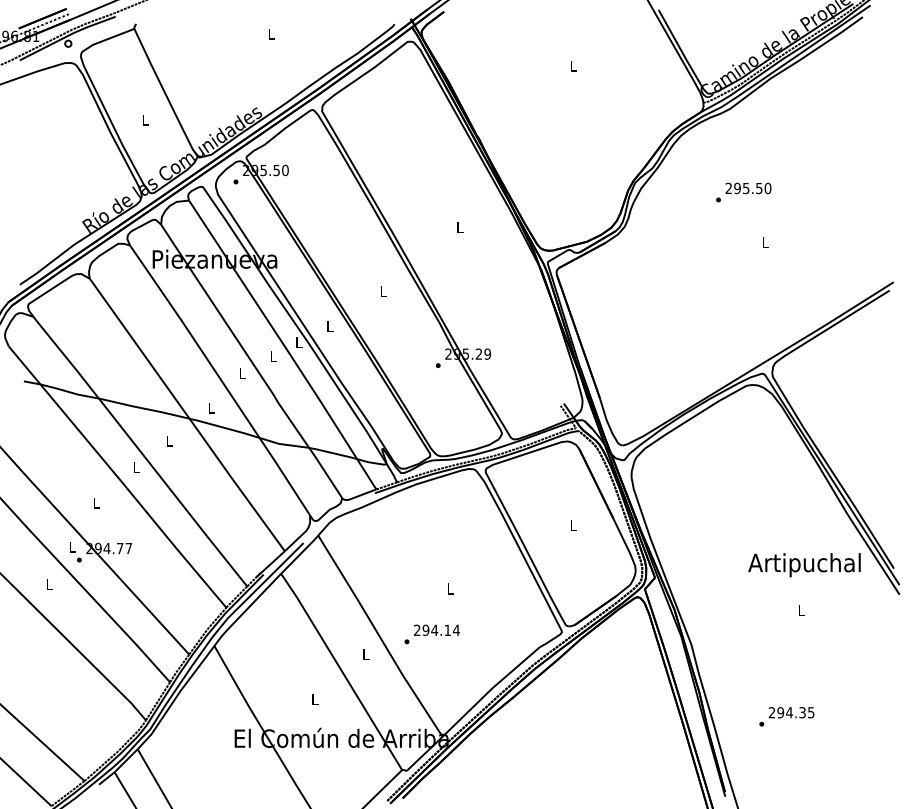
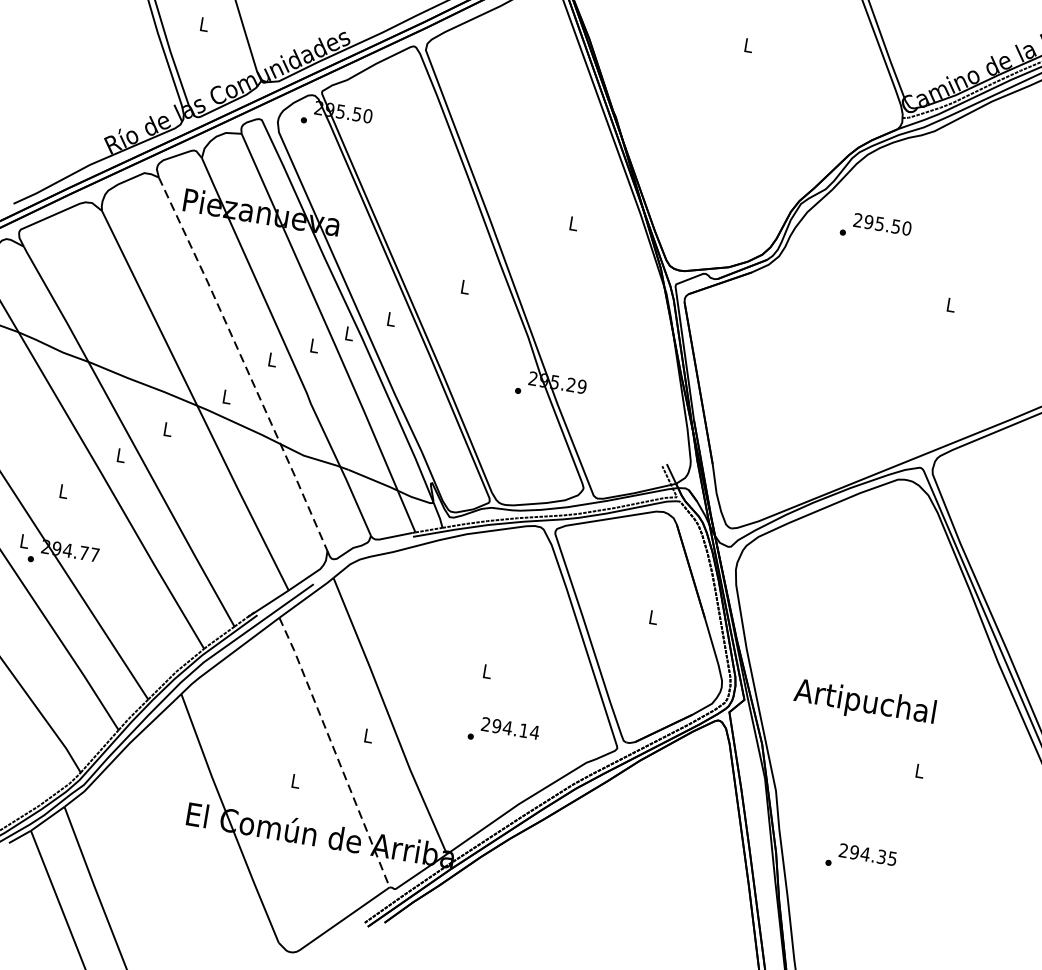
text: (743, 192) -> (875, 228), moved
line: (221, 380) -> (244, 364), solid -> dashed
text: (804, 565) -> (864, 704), moved
text: (432, 634) -> (504, 732), moved
line: (341, 671) -> (334, 752), solid -> dashed
text: (786, 716) -> (860, 858), moved

